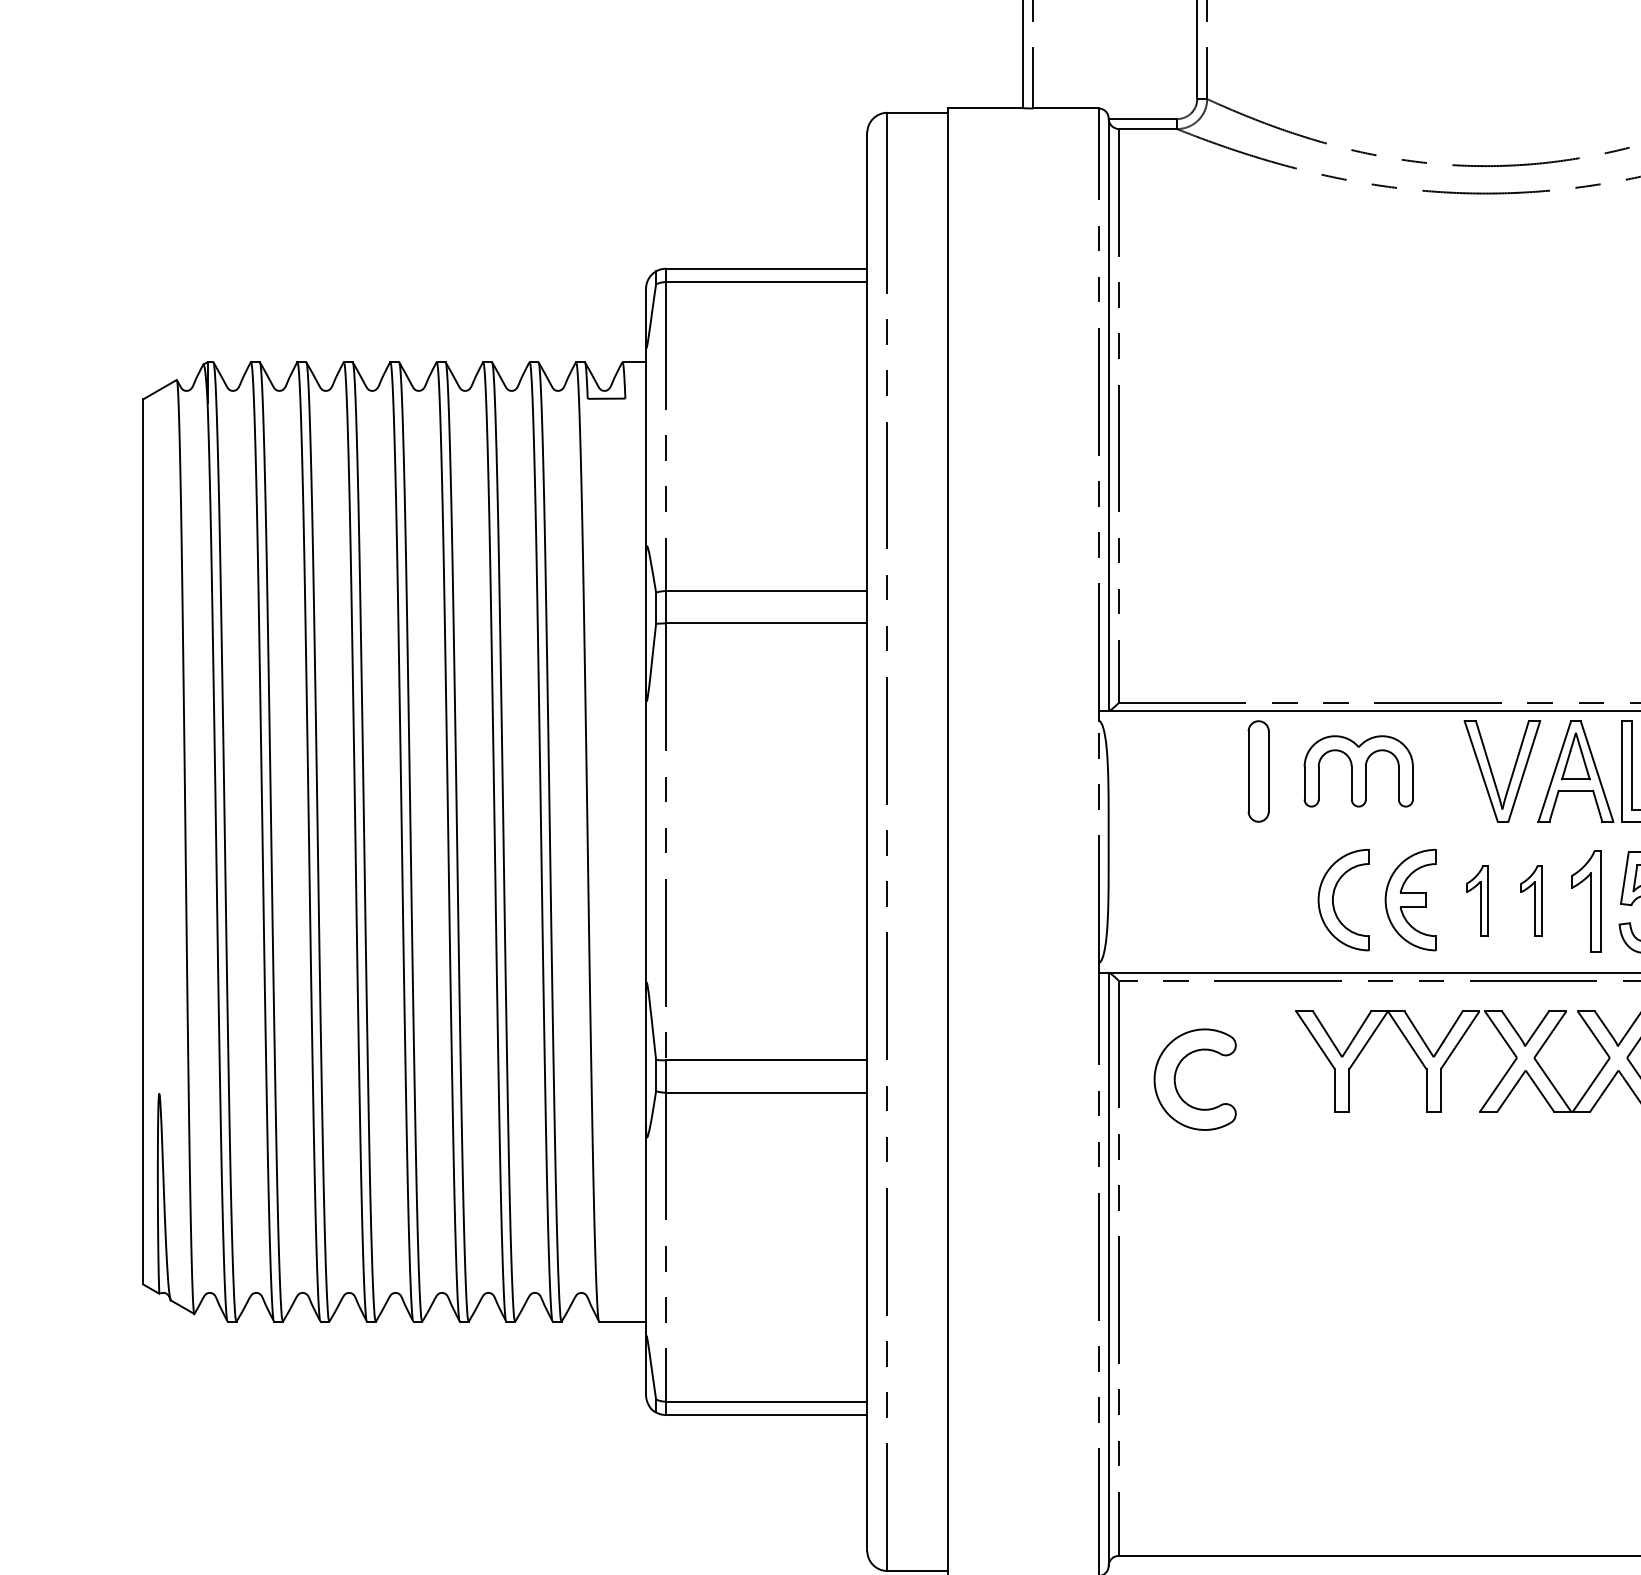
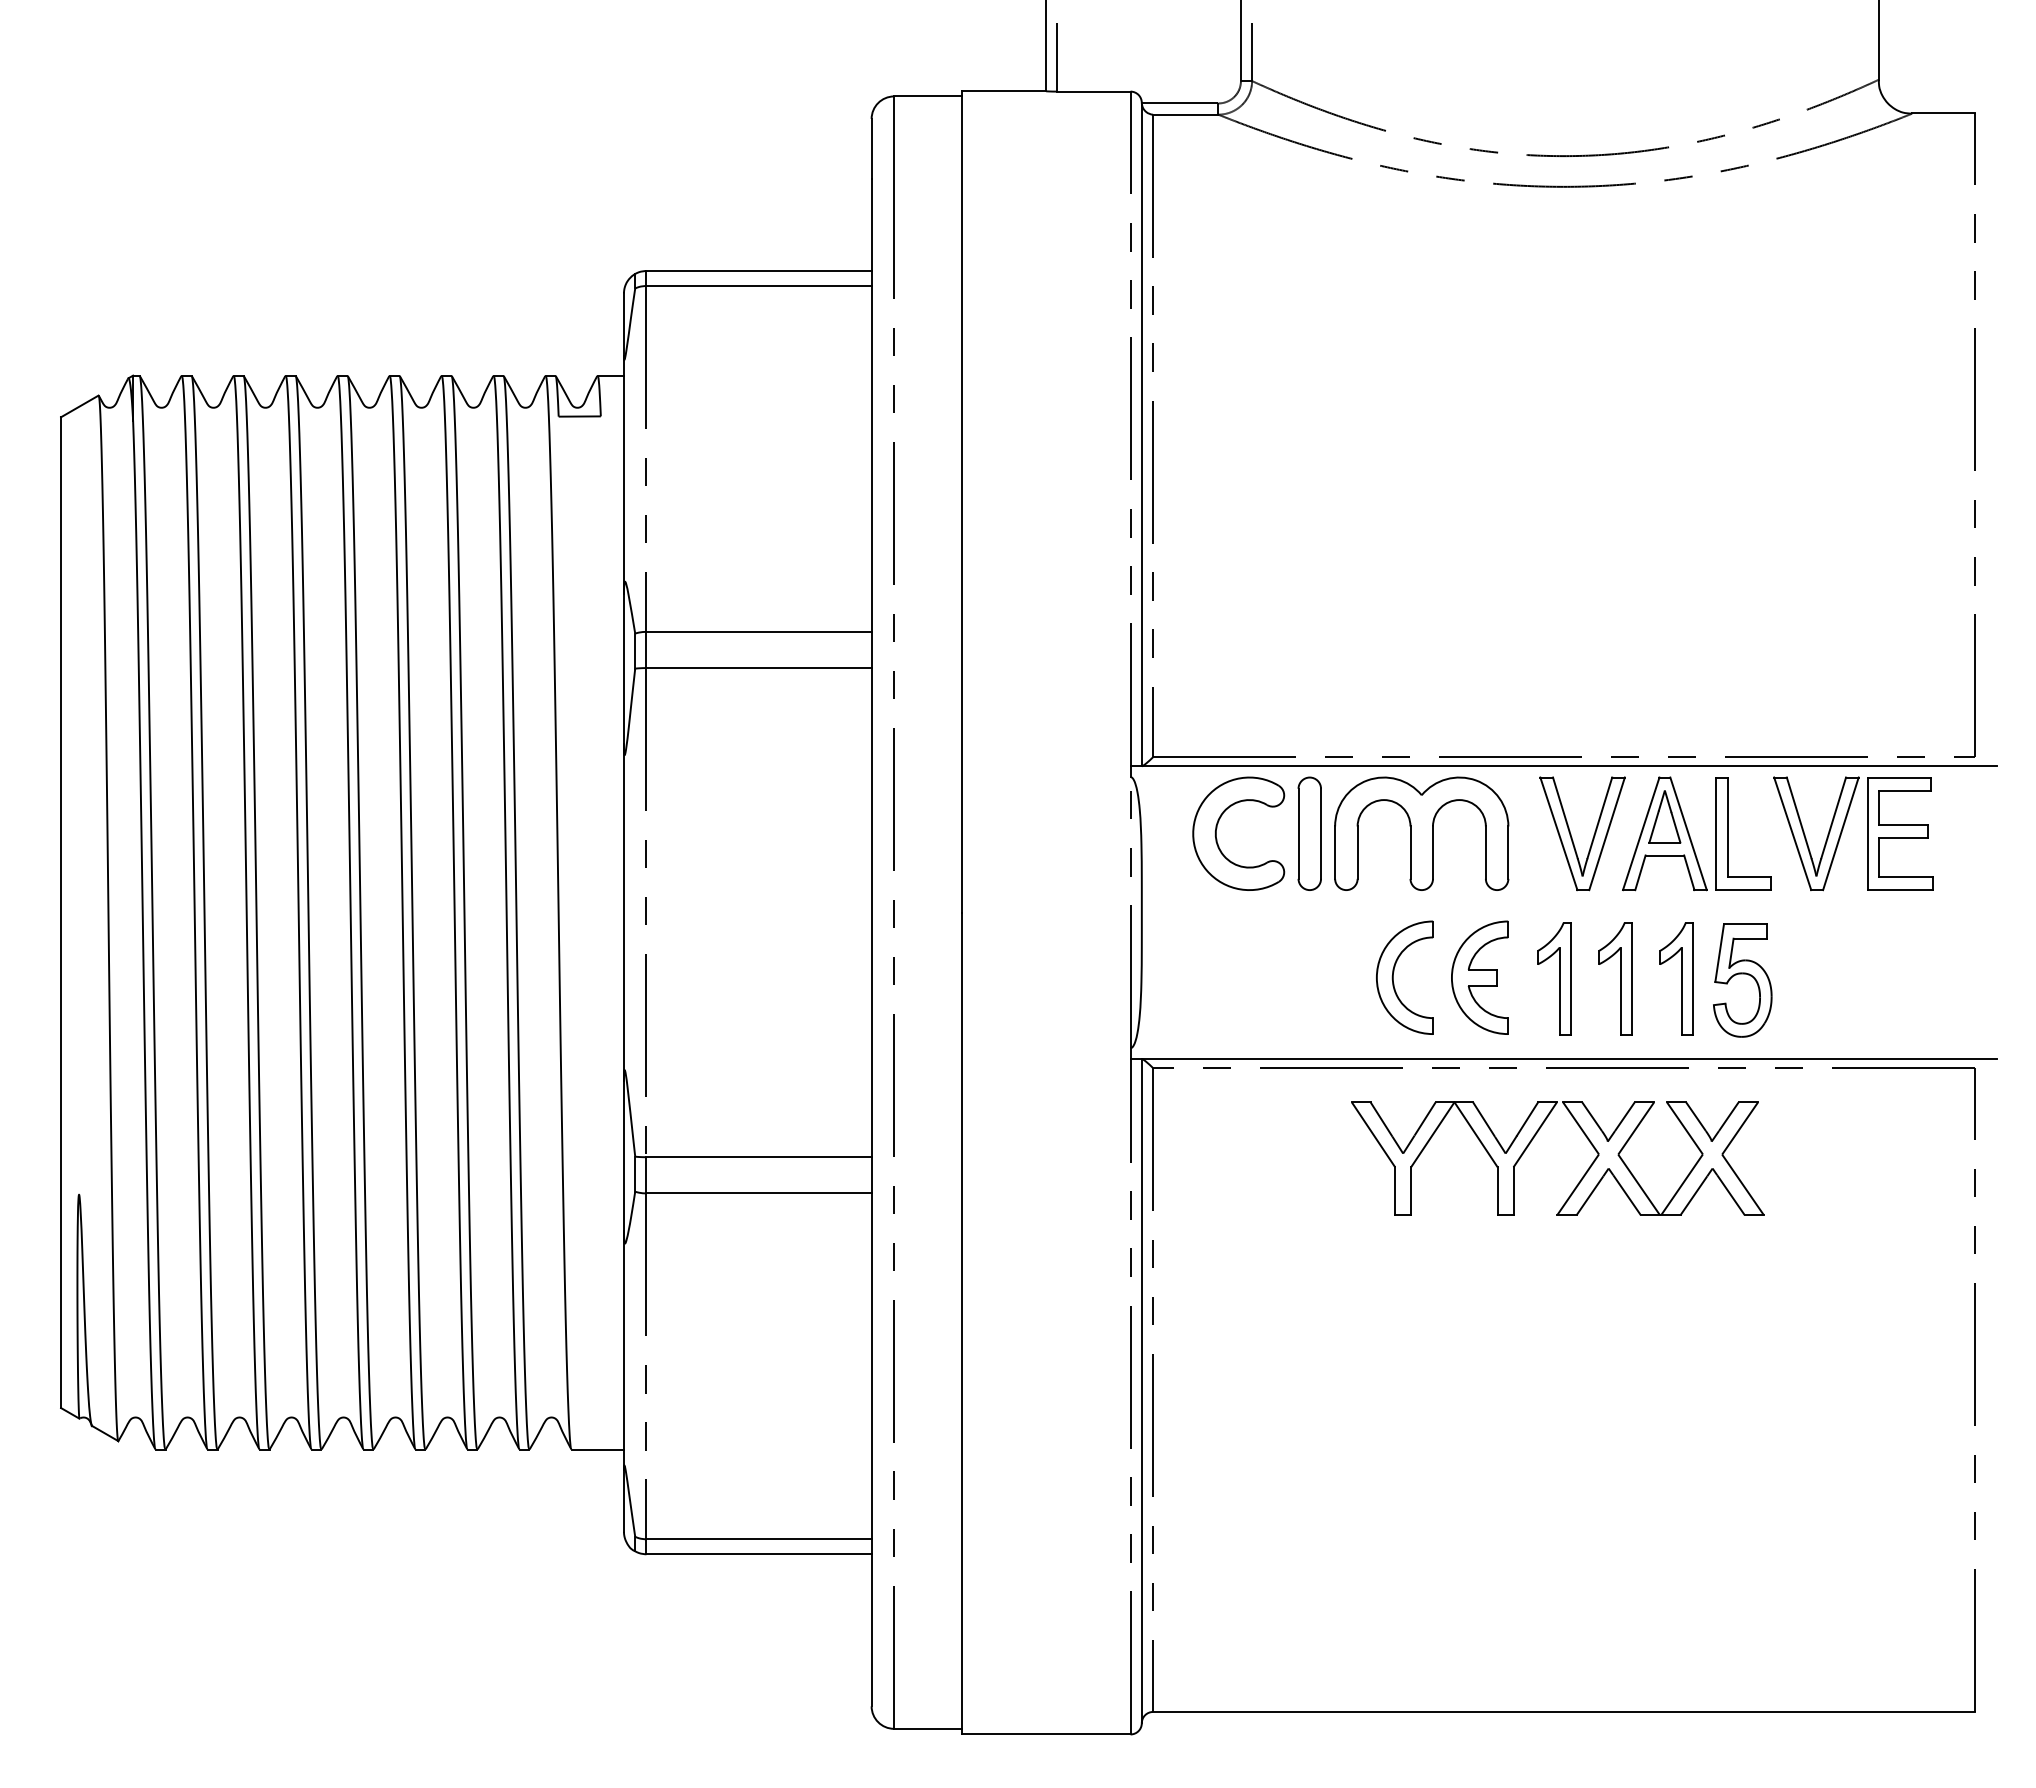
part: (1358, 771) -> (1421, 833), size x1.43
part: (1477, 900) -> (1554, 978), size x1.43
part: (1531, 900) -> (1615, 978), size x1.43
part: (1176, 1074) -> (1217, 828), moved

